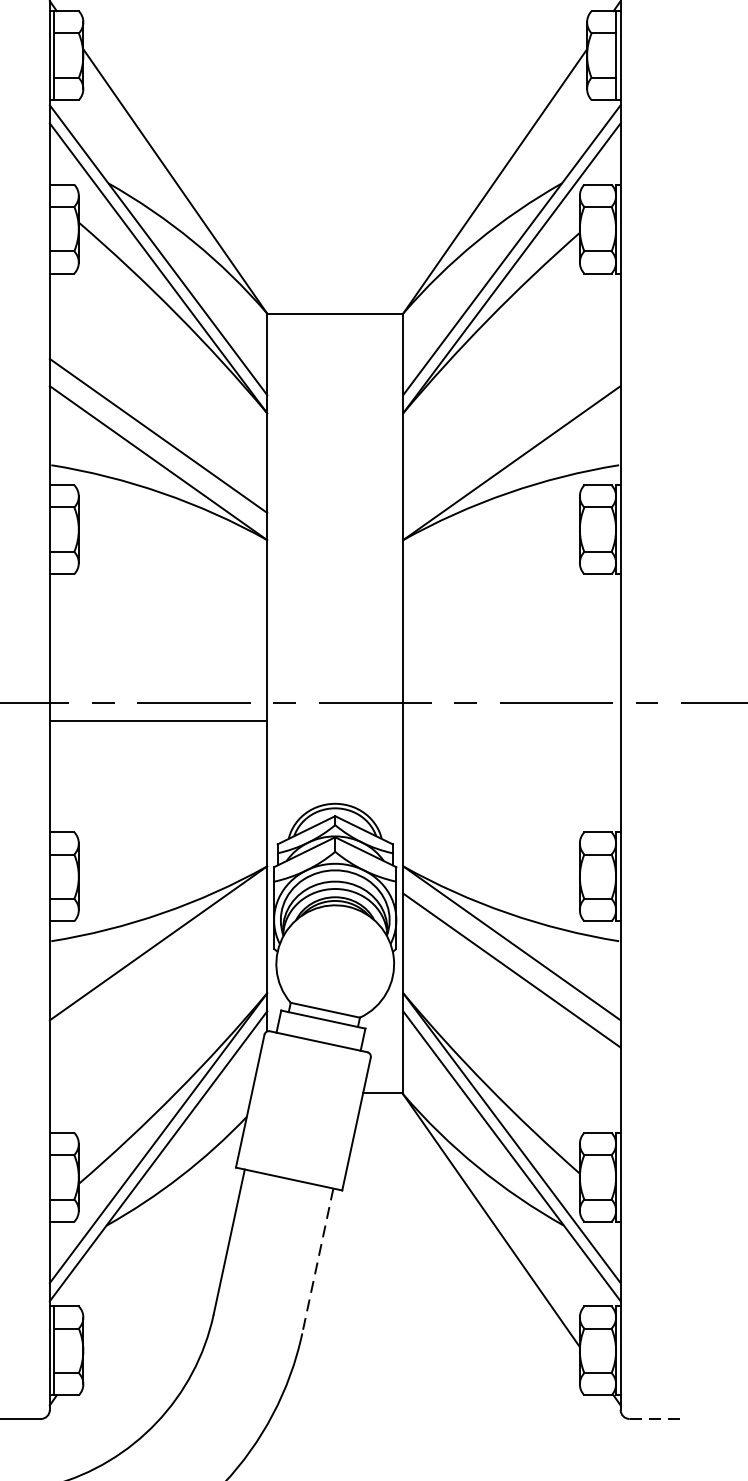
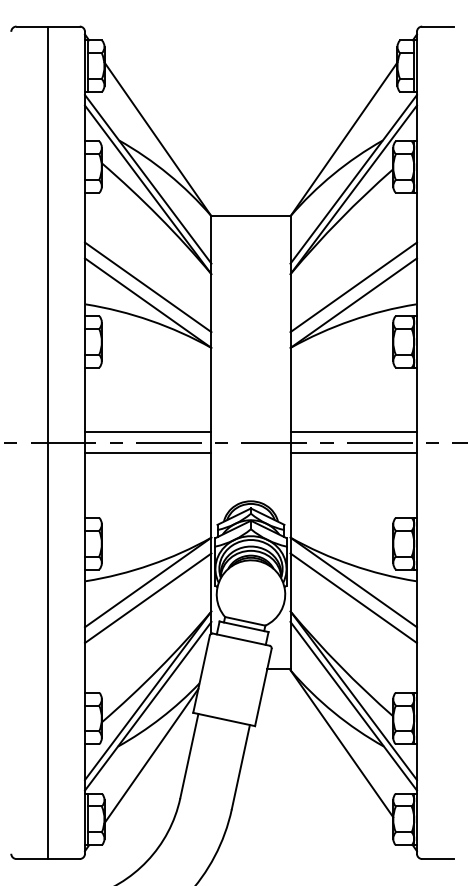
line: (511, 436) -> (353, 287), added
line: (158, 685) -> (148, 432), added
line: (511, 685) -> (353, 432), added
line: (511, 721) -> (353, 453), added
line: (158, 970) -> (148, 598), added
line: (164, 1240) -> (151, 755), added
line: (317, 1261) -> (240, 767), dashed -> solid
line: (657, 1419) -> (438, 859), dashed -> solid

